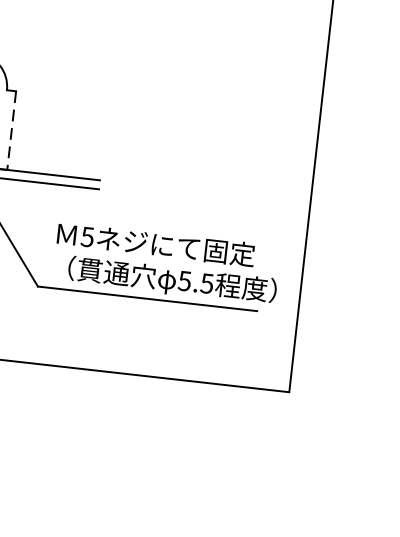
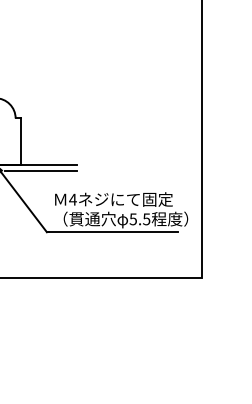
line: (12, 129) -> (21, 141), dashed -> solid
text: (86, 236) -> (72, 199), 5 -> 4

